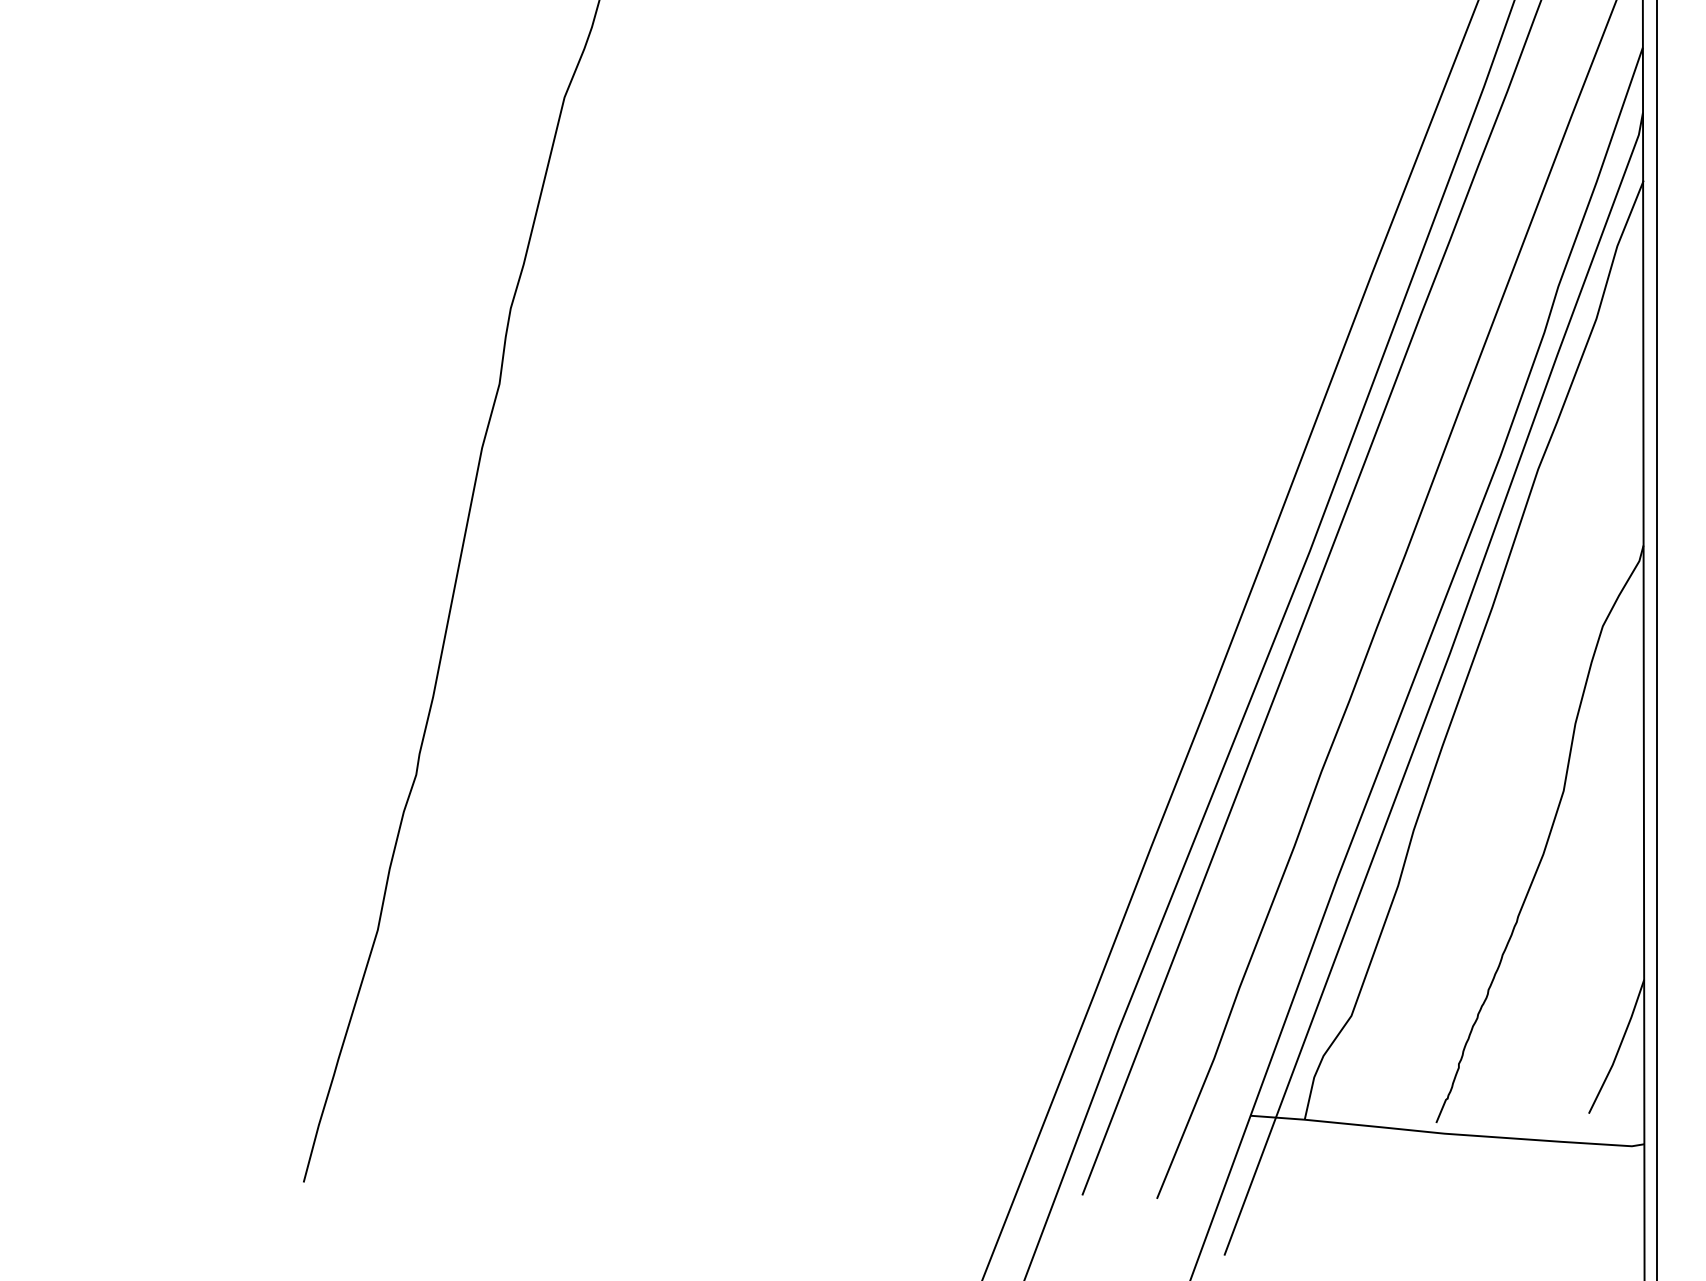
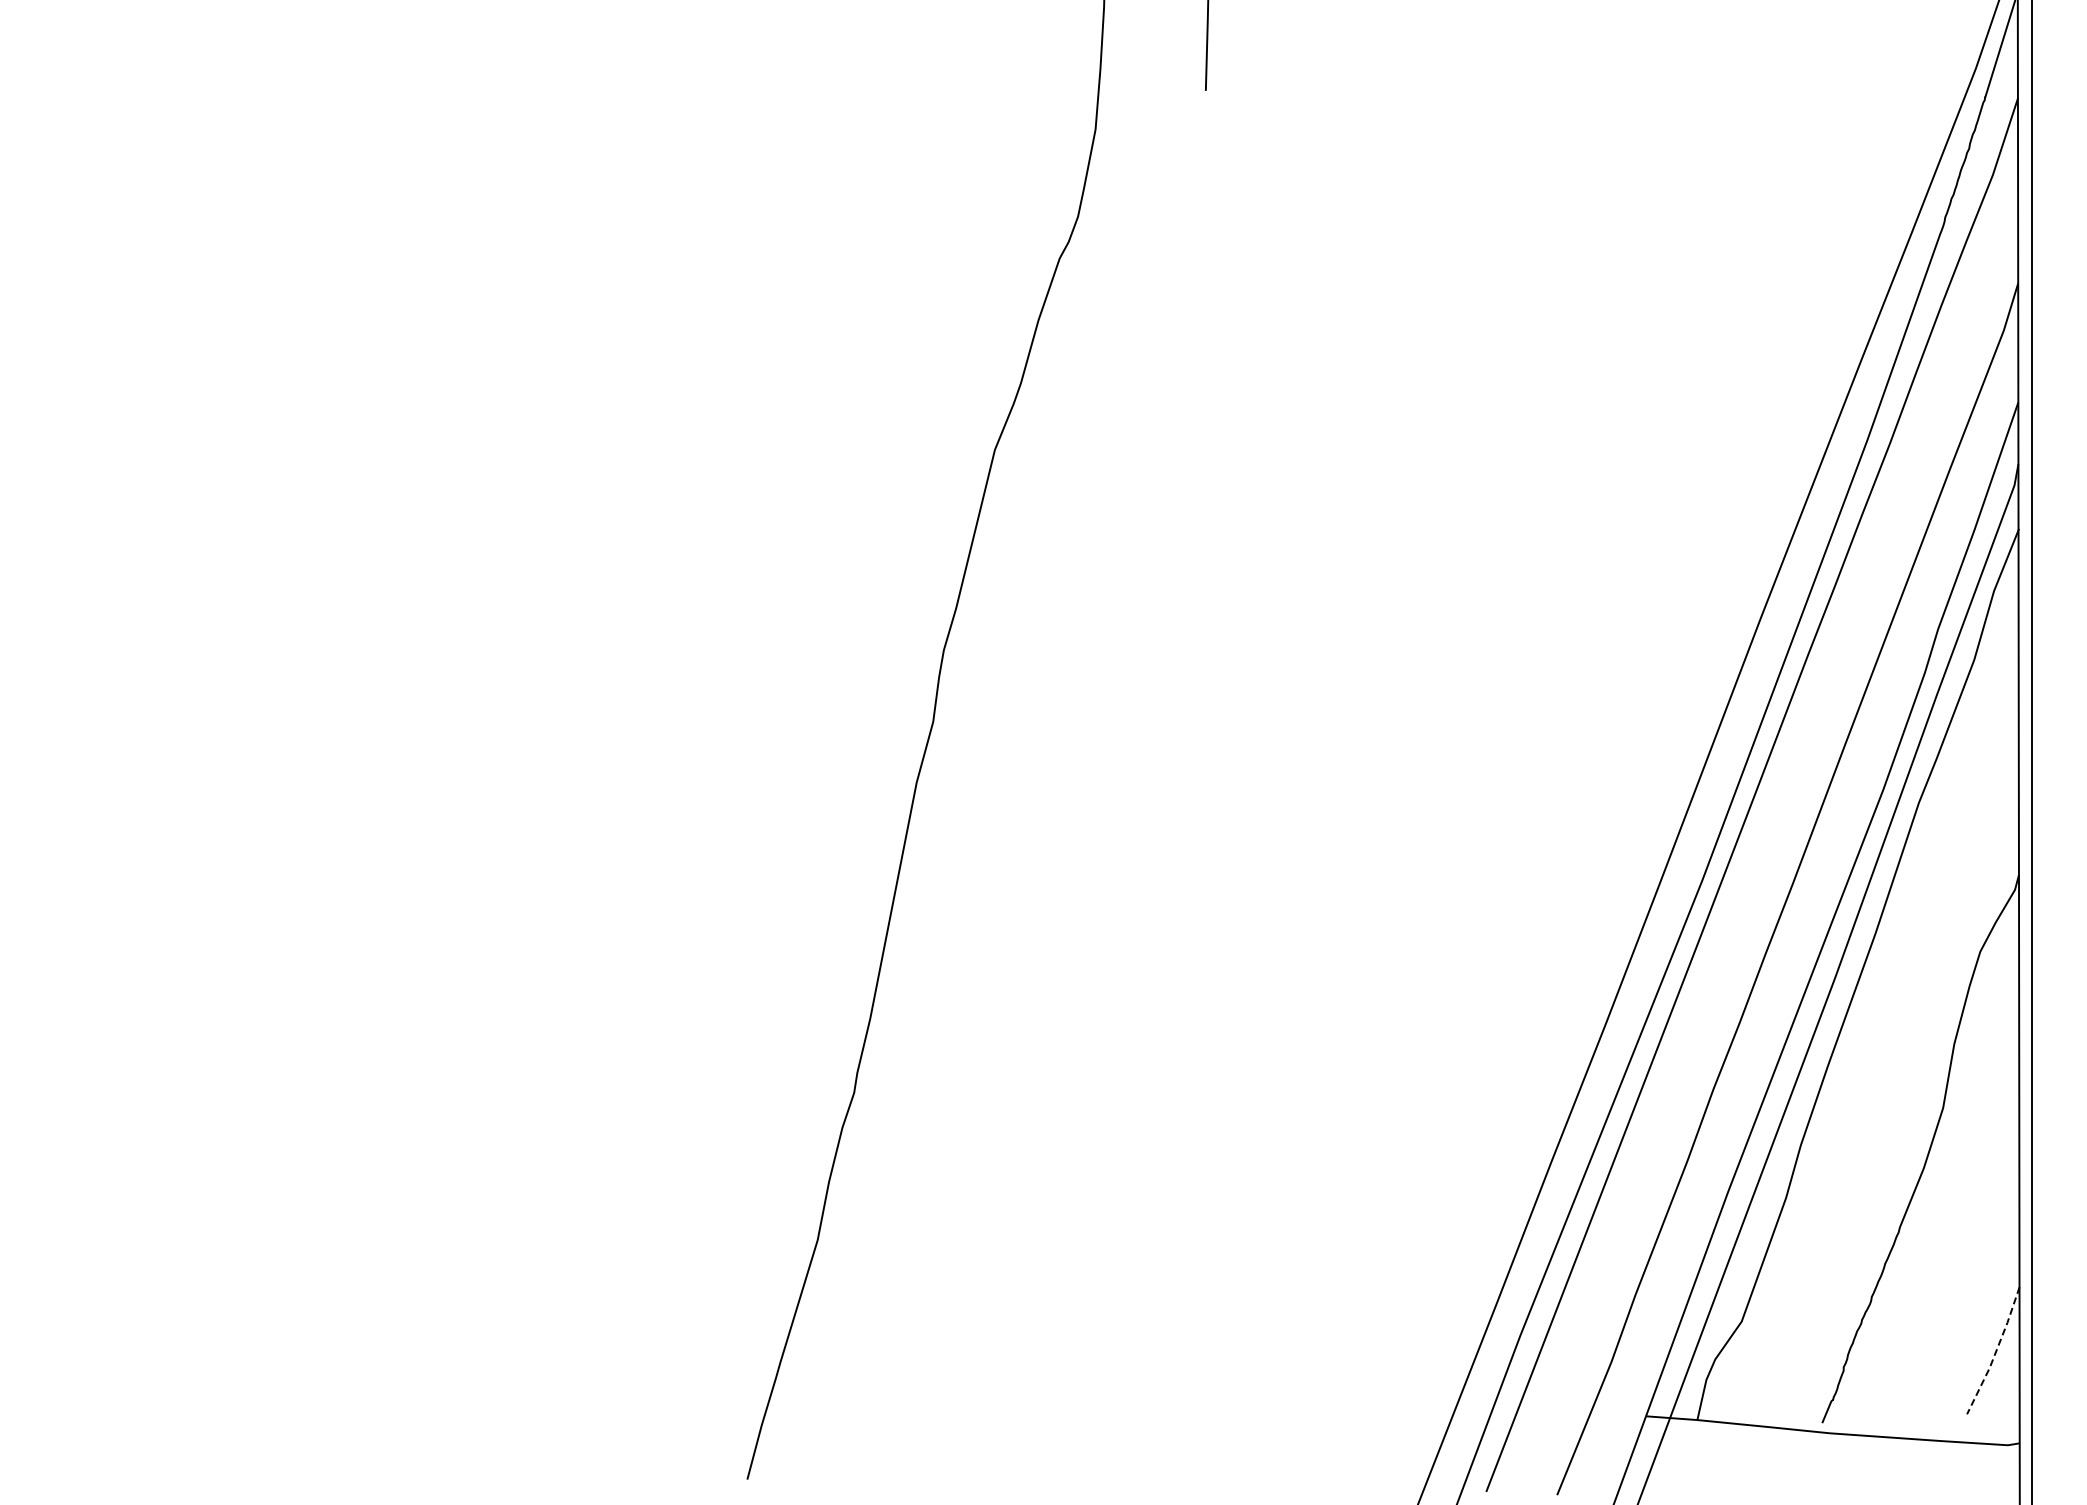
line: (1618, 1048) -> (1995, 1352), solid -> dashed

